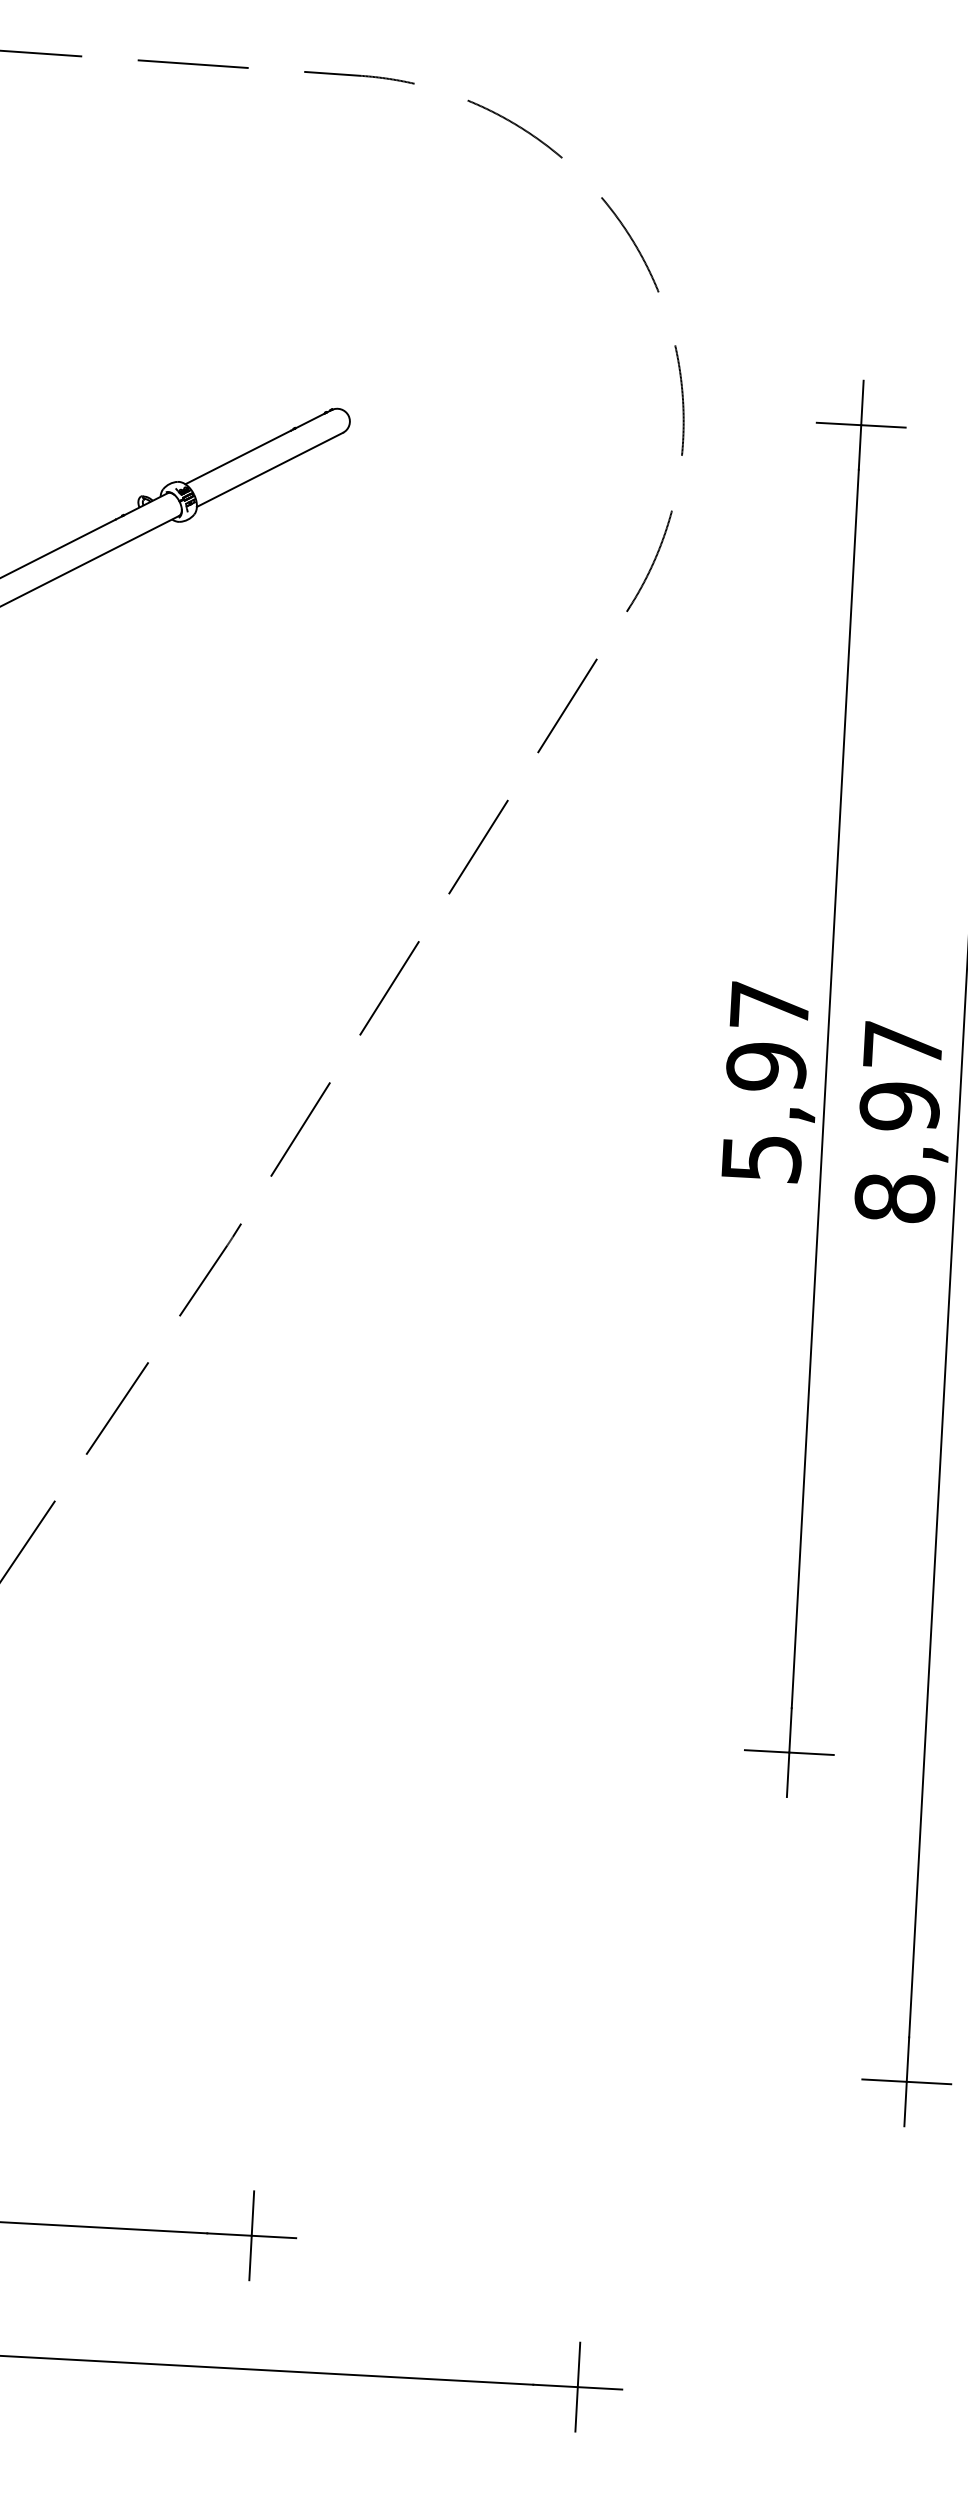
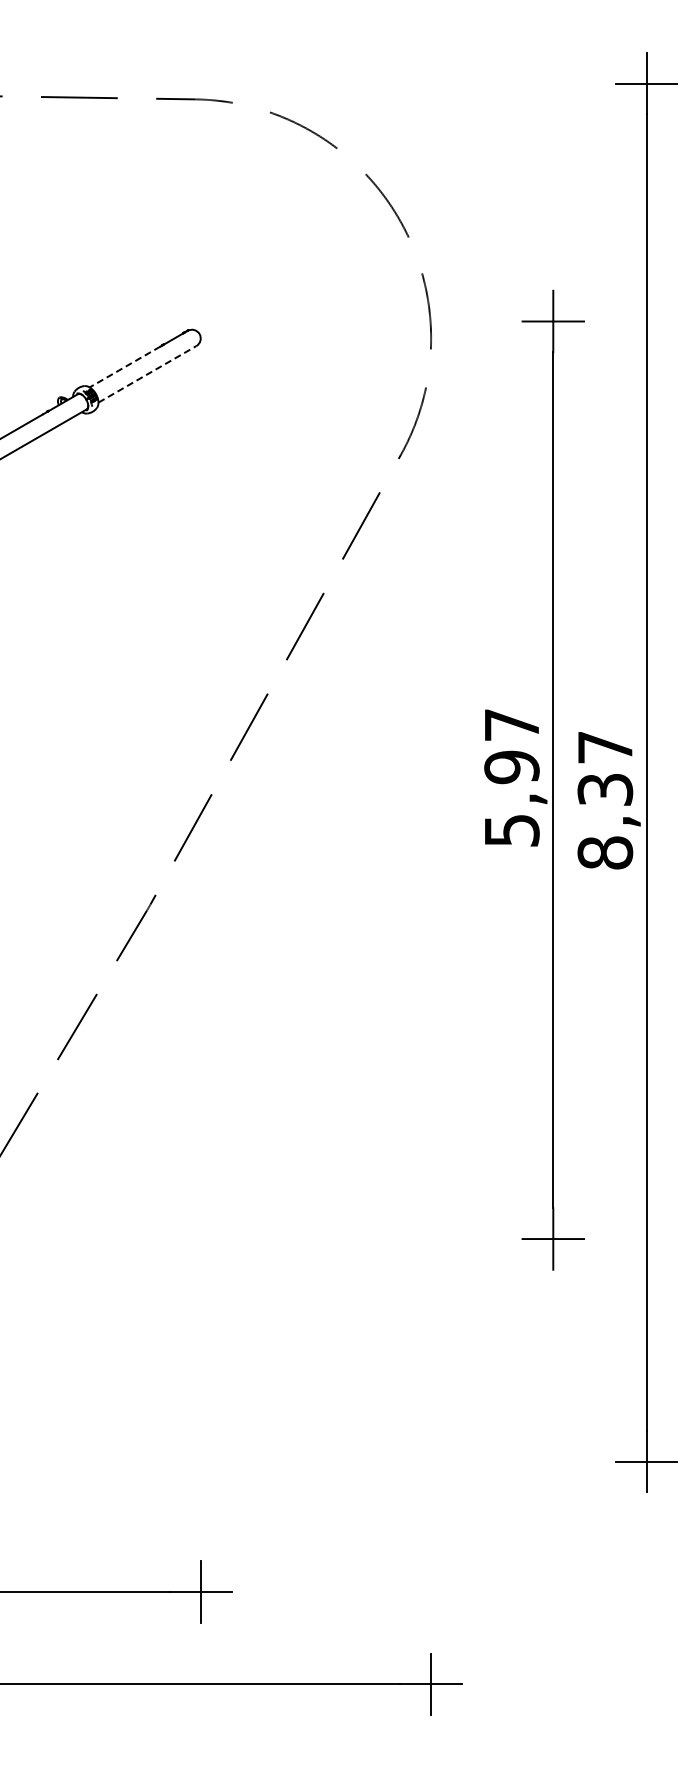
line: (238, 458) -> (125, 367), solid -> dashed
line: (270, 470) -> (147, 374), solid -> dashed
text: (900, 1106) -> (605, 789), 8,97 -> 8,37

